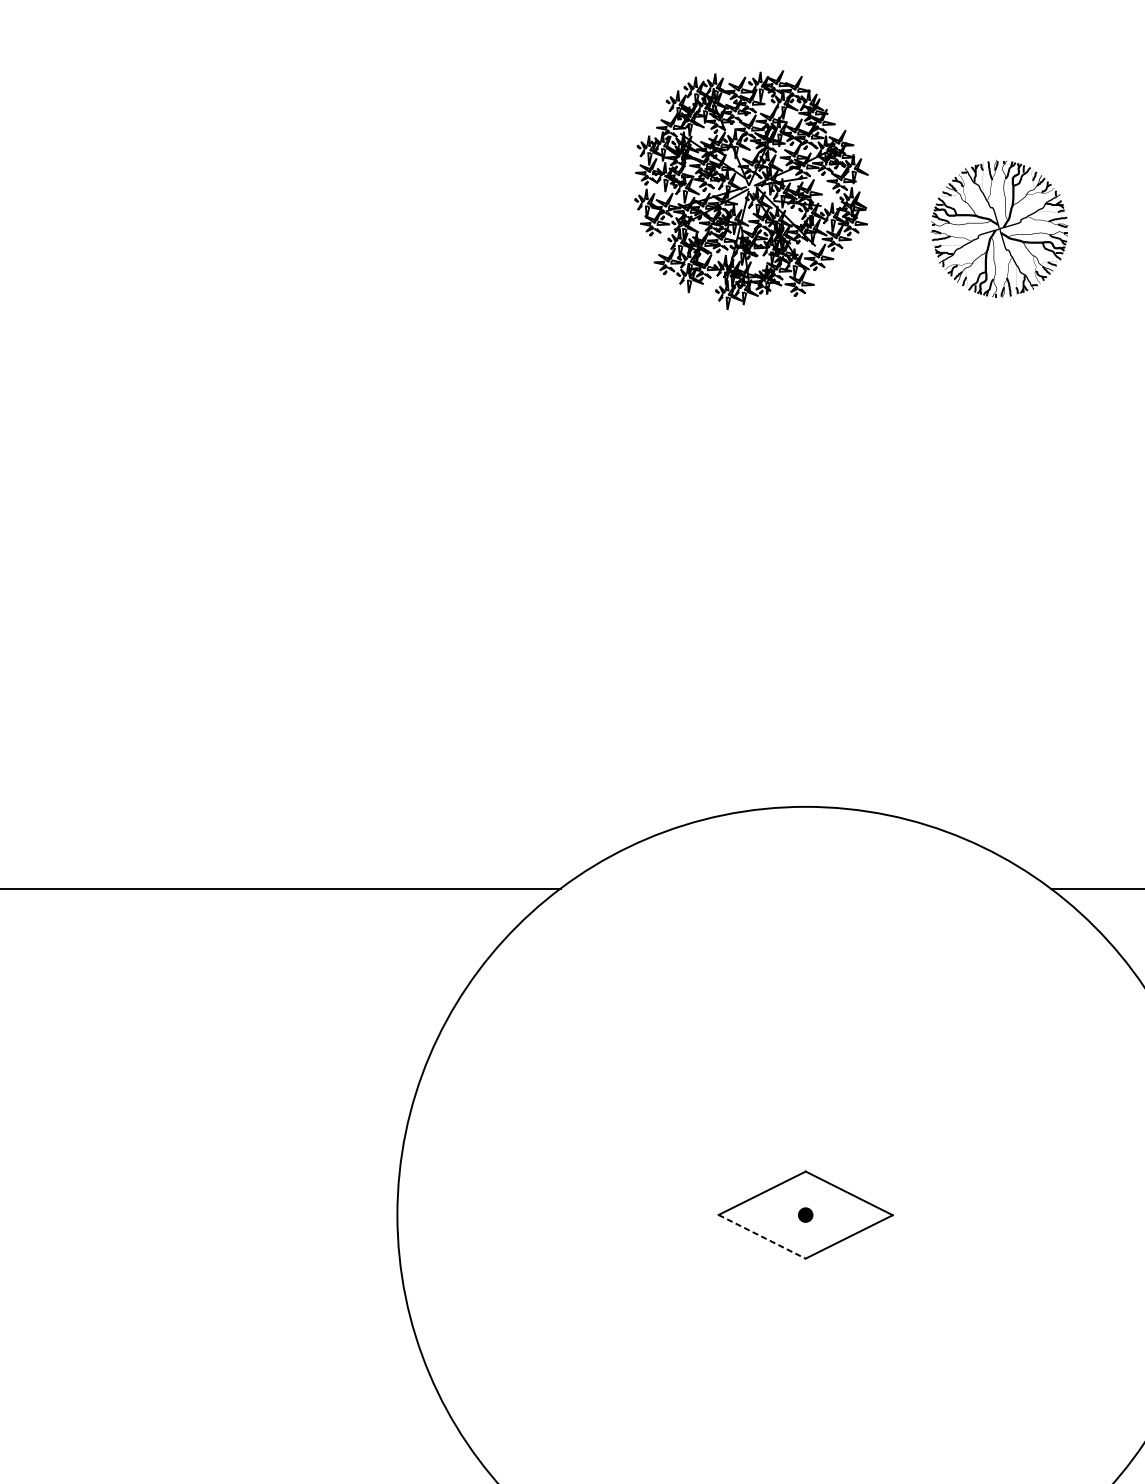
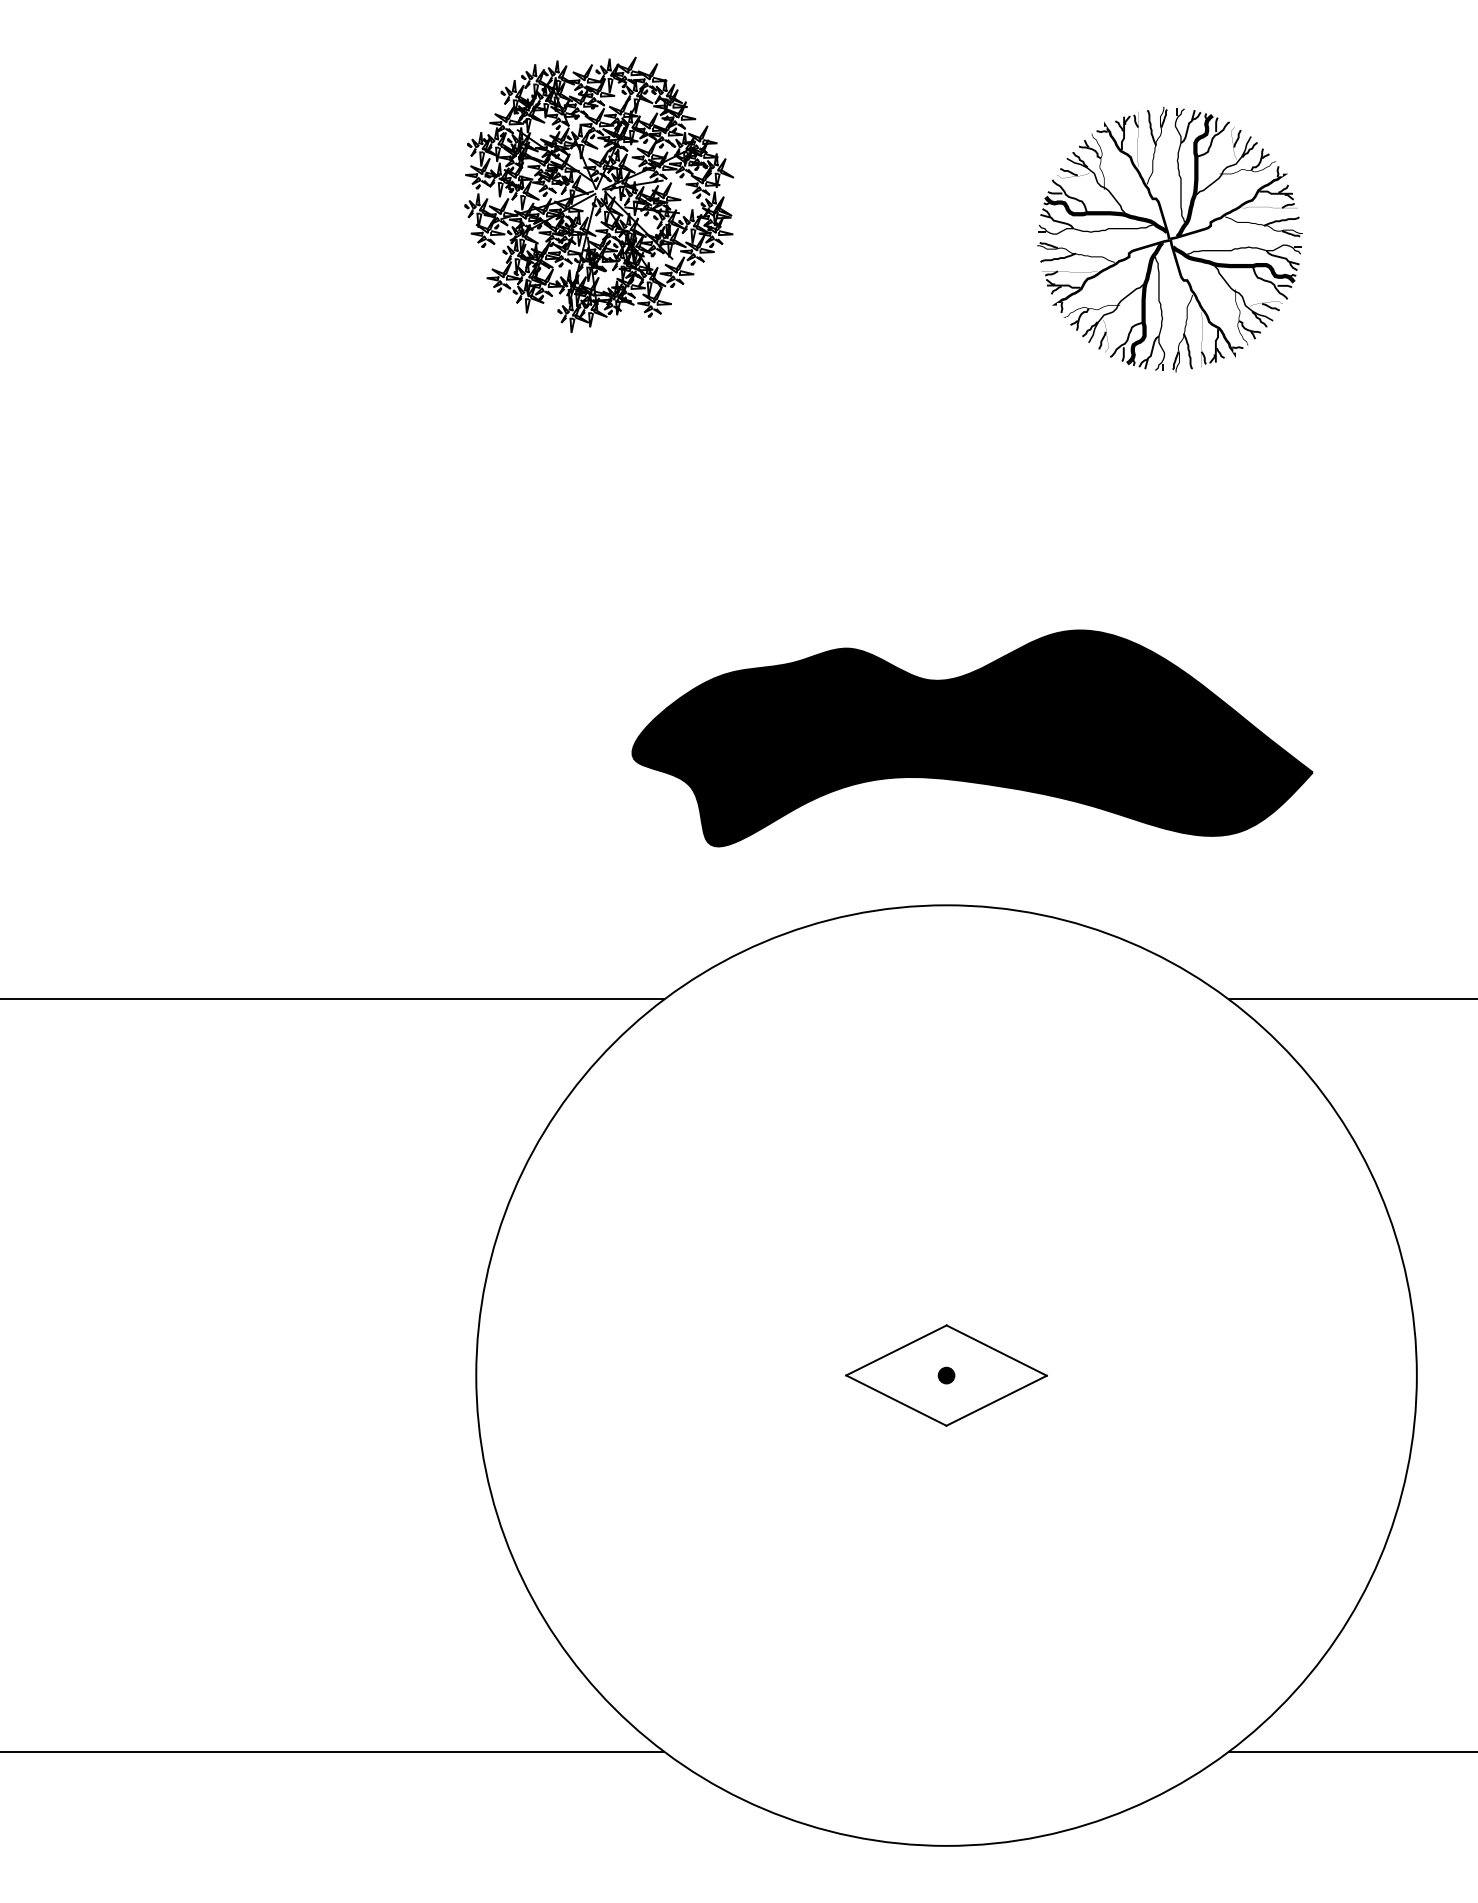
part: (751, 189) -> (599, 194), moved
part: (999, 228) -> (1169, 239), size x1.67
part: (828, 662) -> (972, 738), added
line: (762, 1236) -> (896, 1400), dashed -> solid

